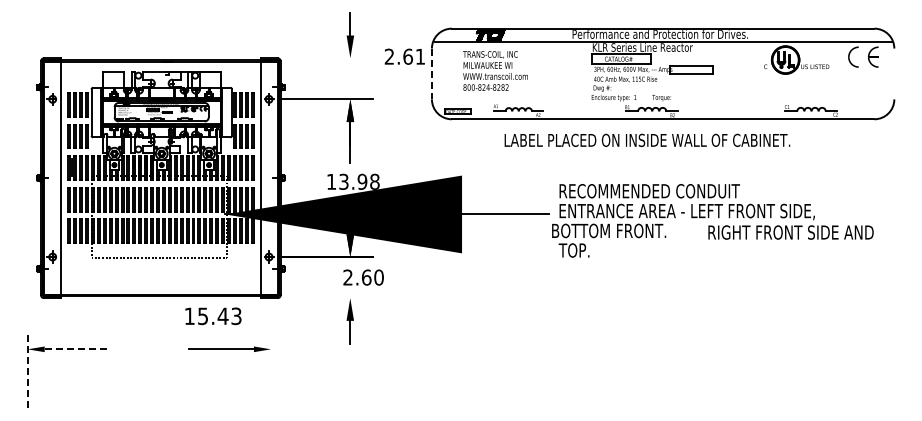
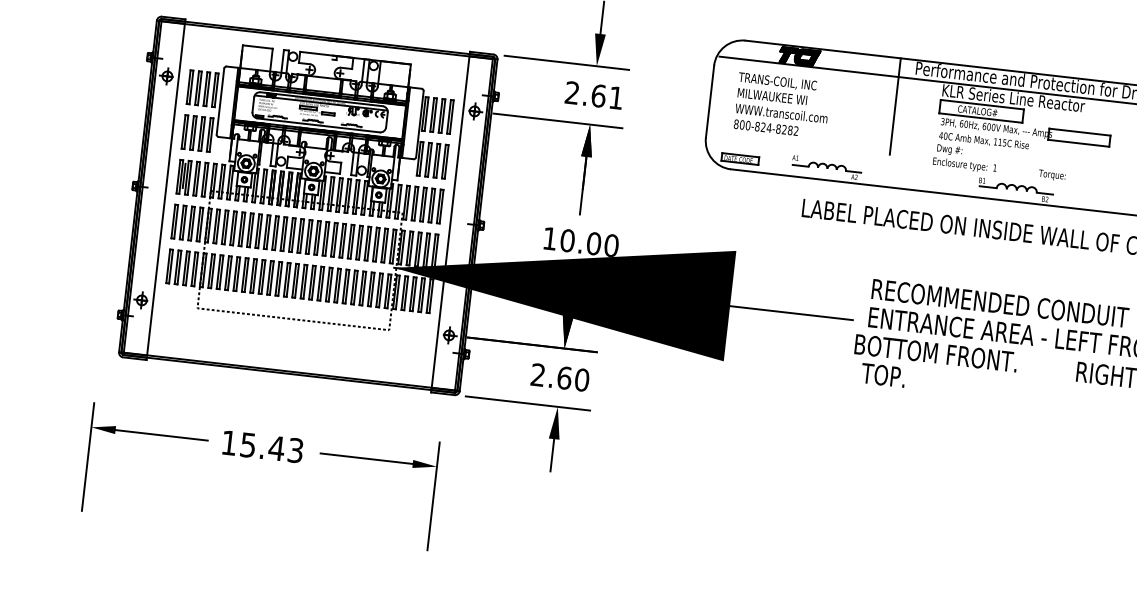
text: (404, 56) -> (593, 95), moved
line: (329, 58) -> (567, 63), added
line: (561, 62) -> (895, 106), added
text: (495, 70) -> (782, 105), moved
line: (431, 74) -> (709, 102), dashed -> solid
text: (661, 97) -> (1052, 174), moved
text: (359, 181) -> (589, 242), 13.98 -> 10.00
text: (363, 277) -> (560, 377), moved
line: (329, 298) -> (528, 404), added
text: (213, 316) -> (263, 447), moved
line: (77, 349) -> (162, 435), dashed -> solid
line: (27, 370) -> (87, 457), dashed -> solid
line: (271, 370) -> (434, 496), added

